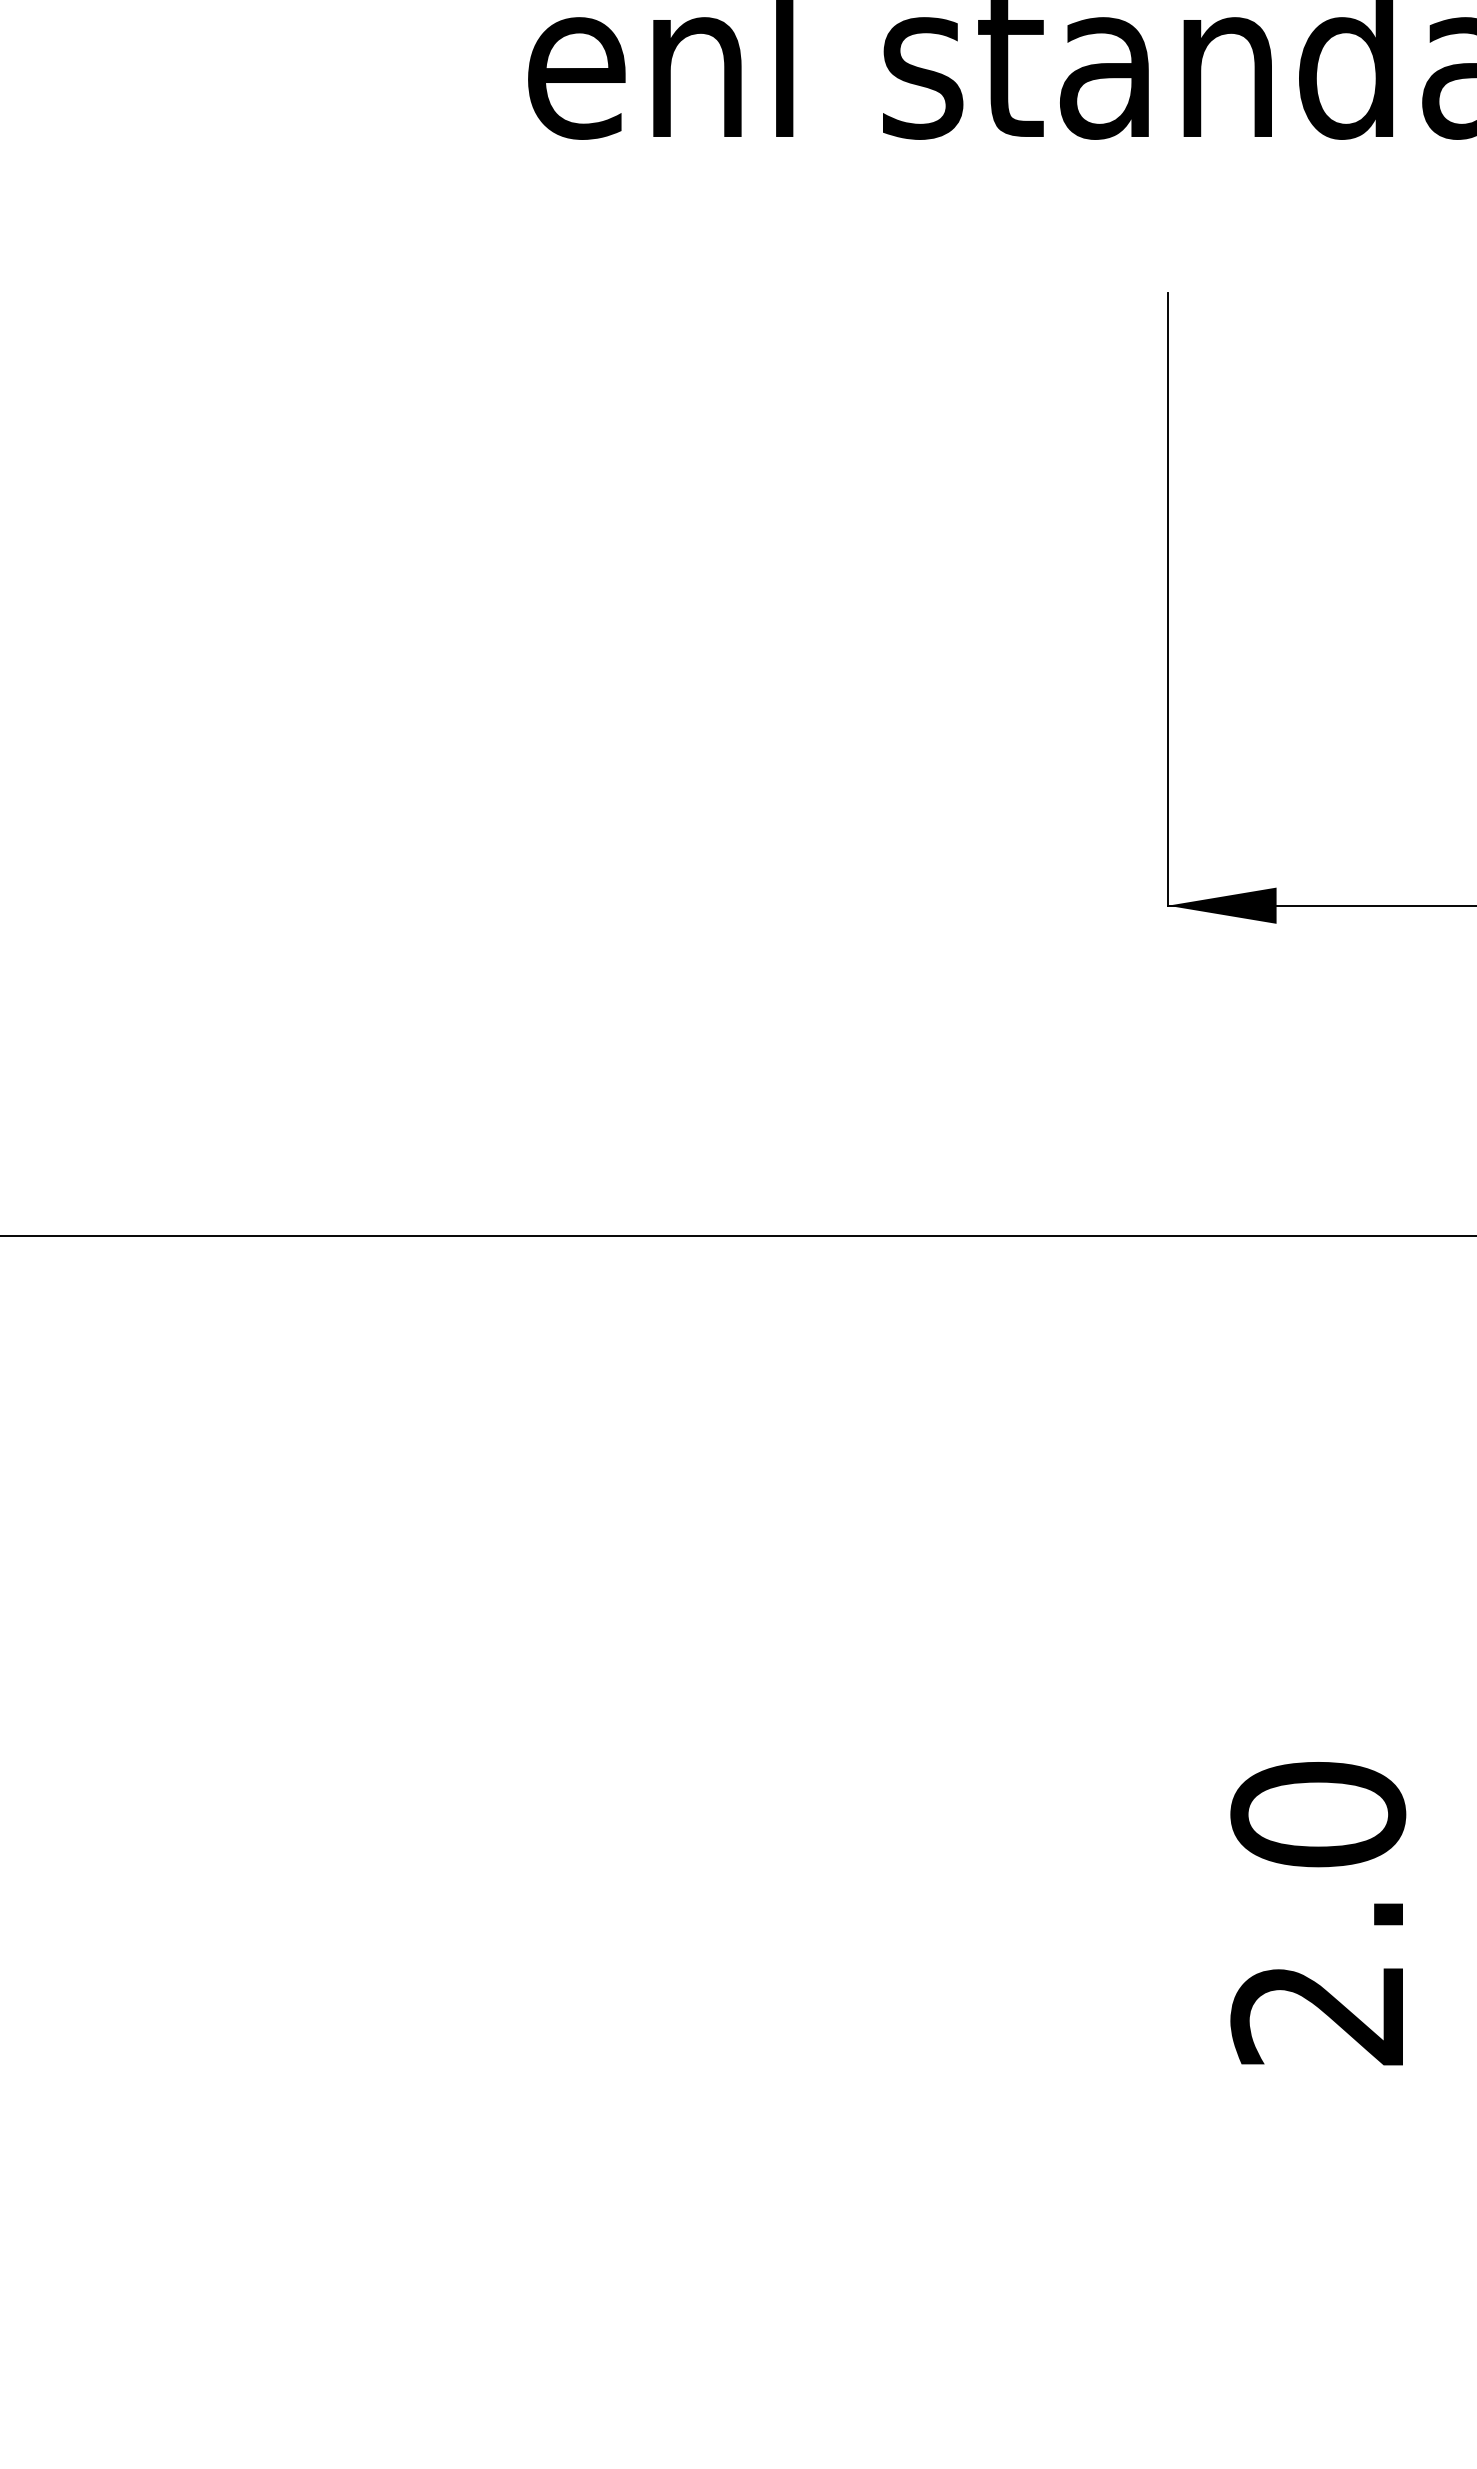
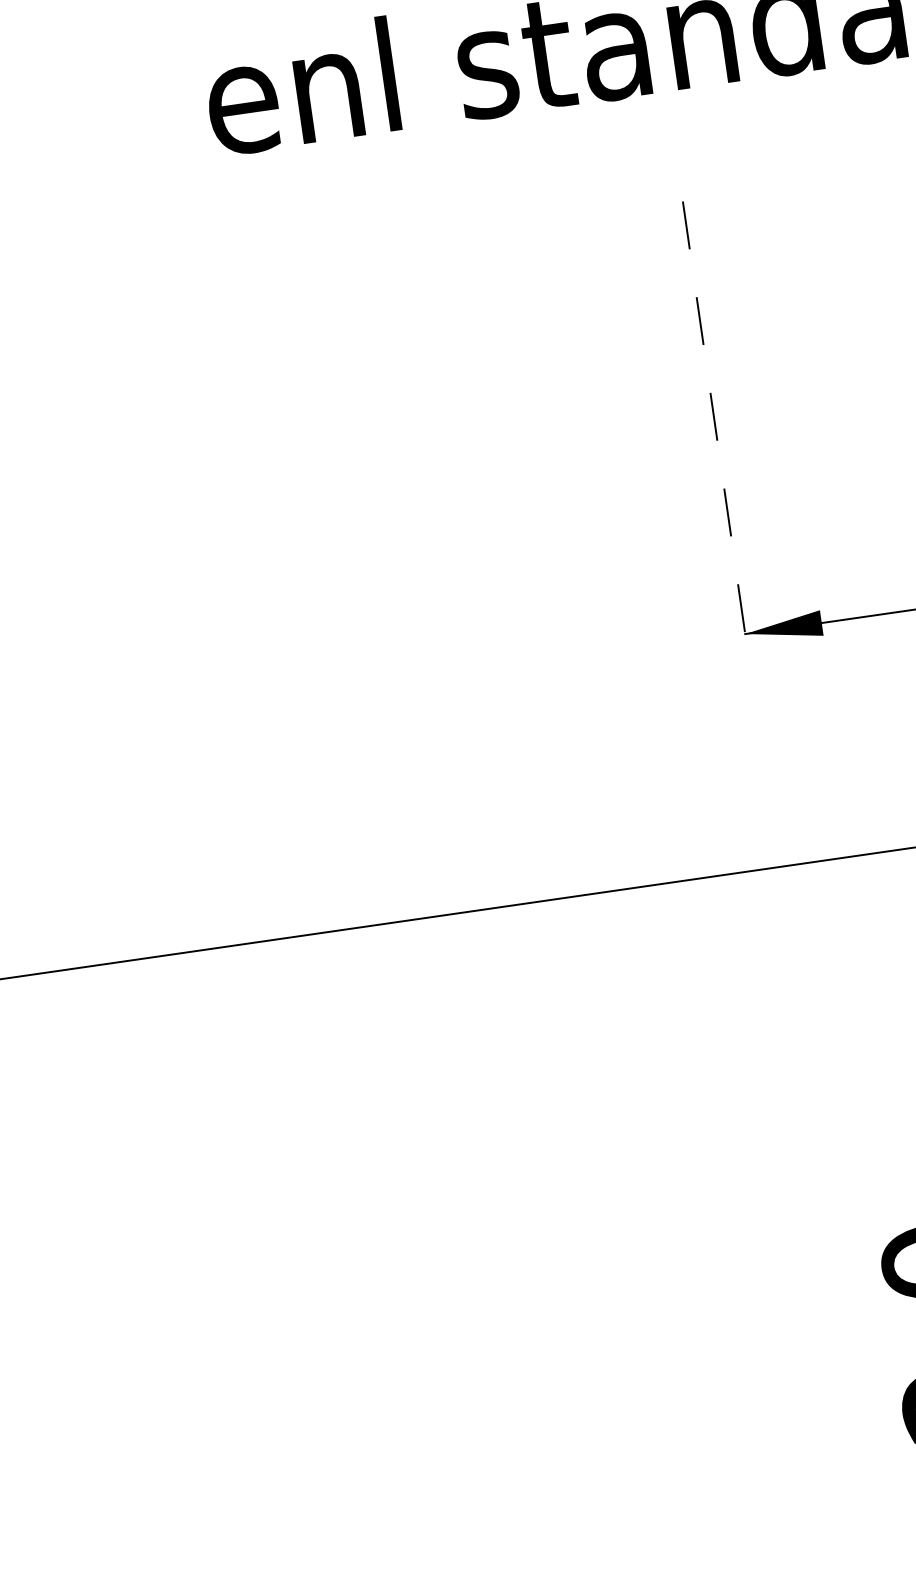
line: (1168, 599) -> (714, 417), solid -> dashed

